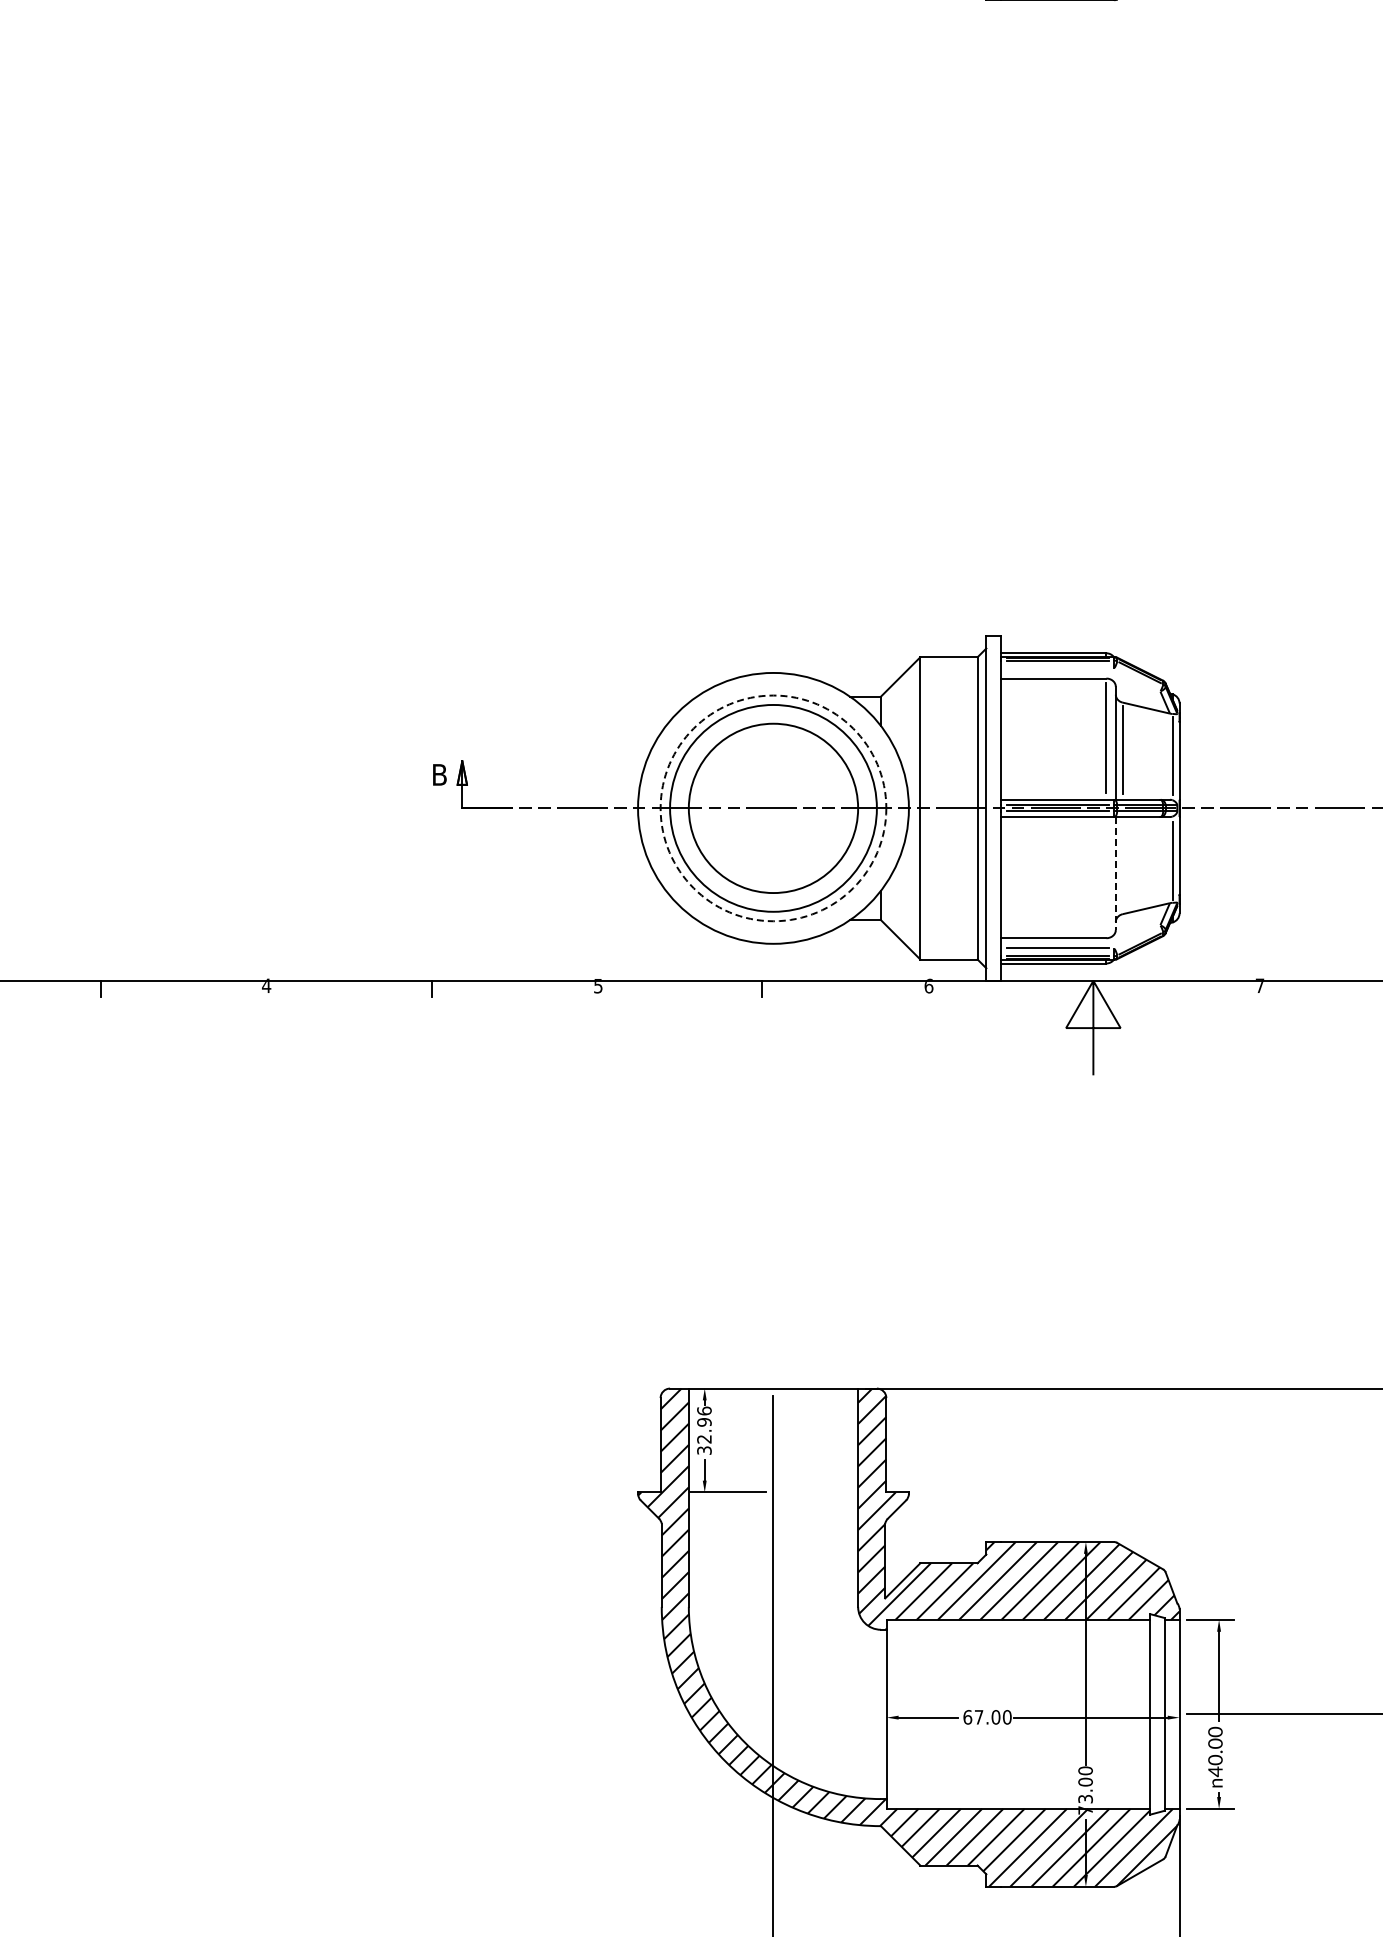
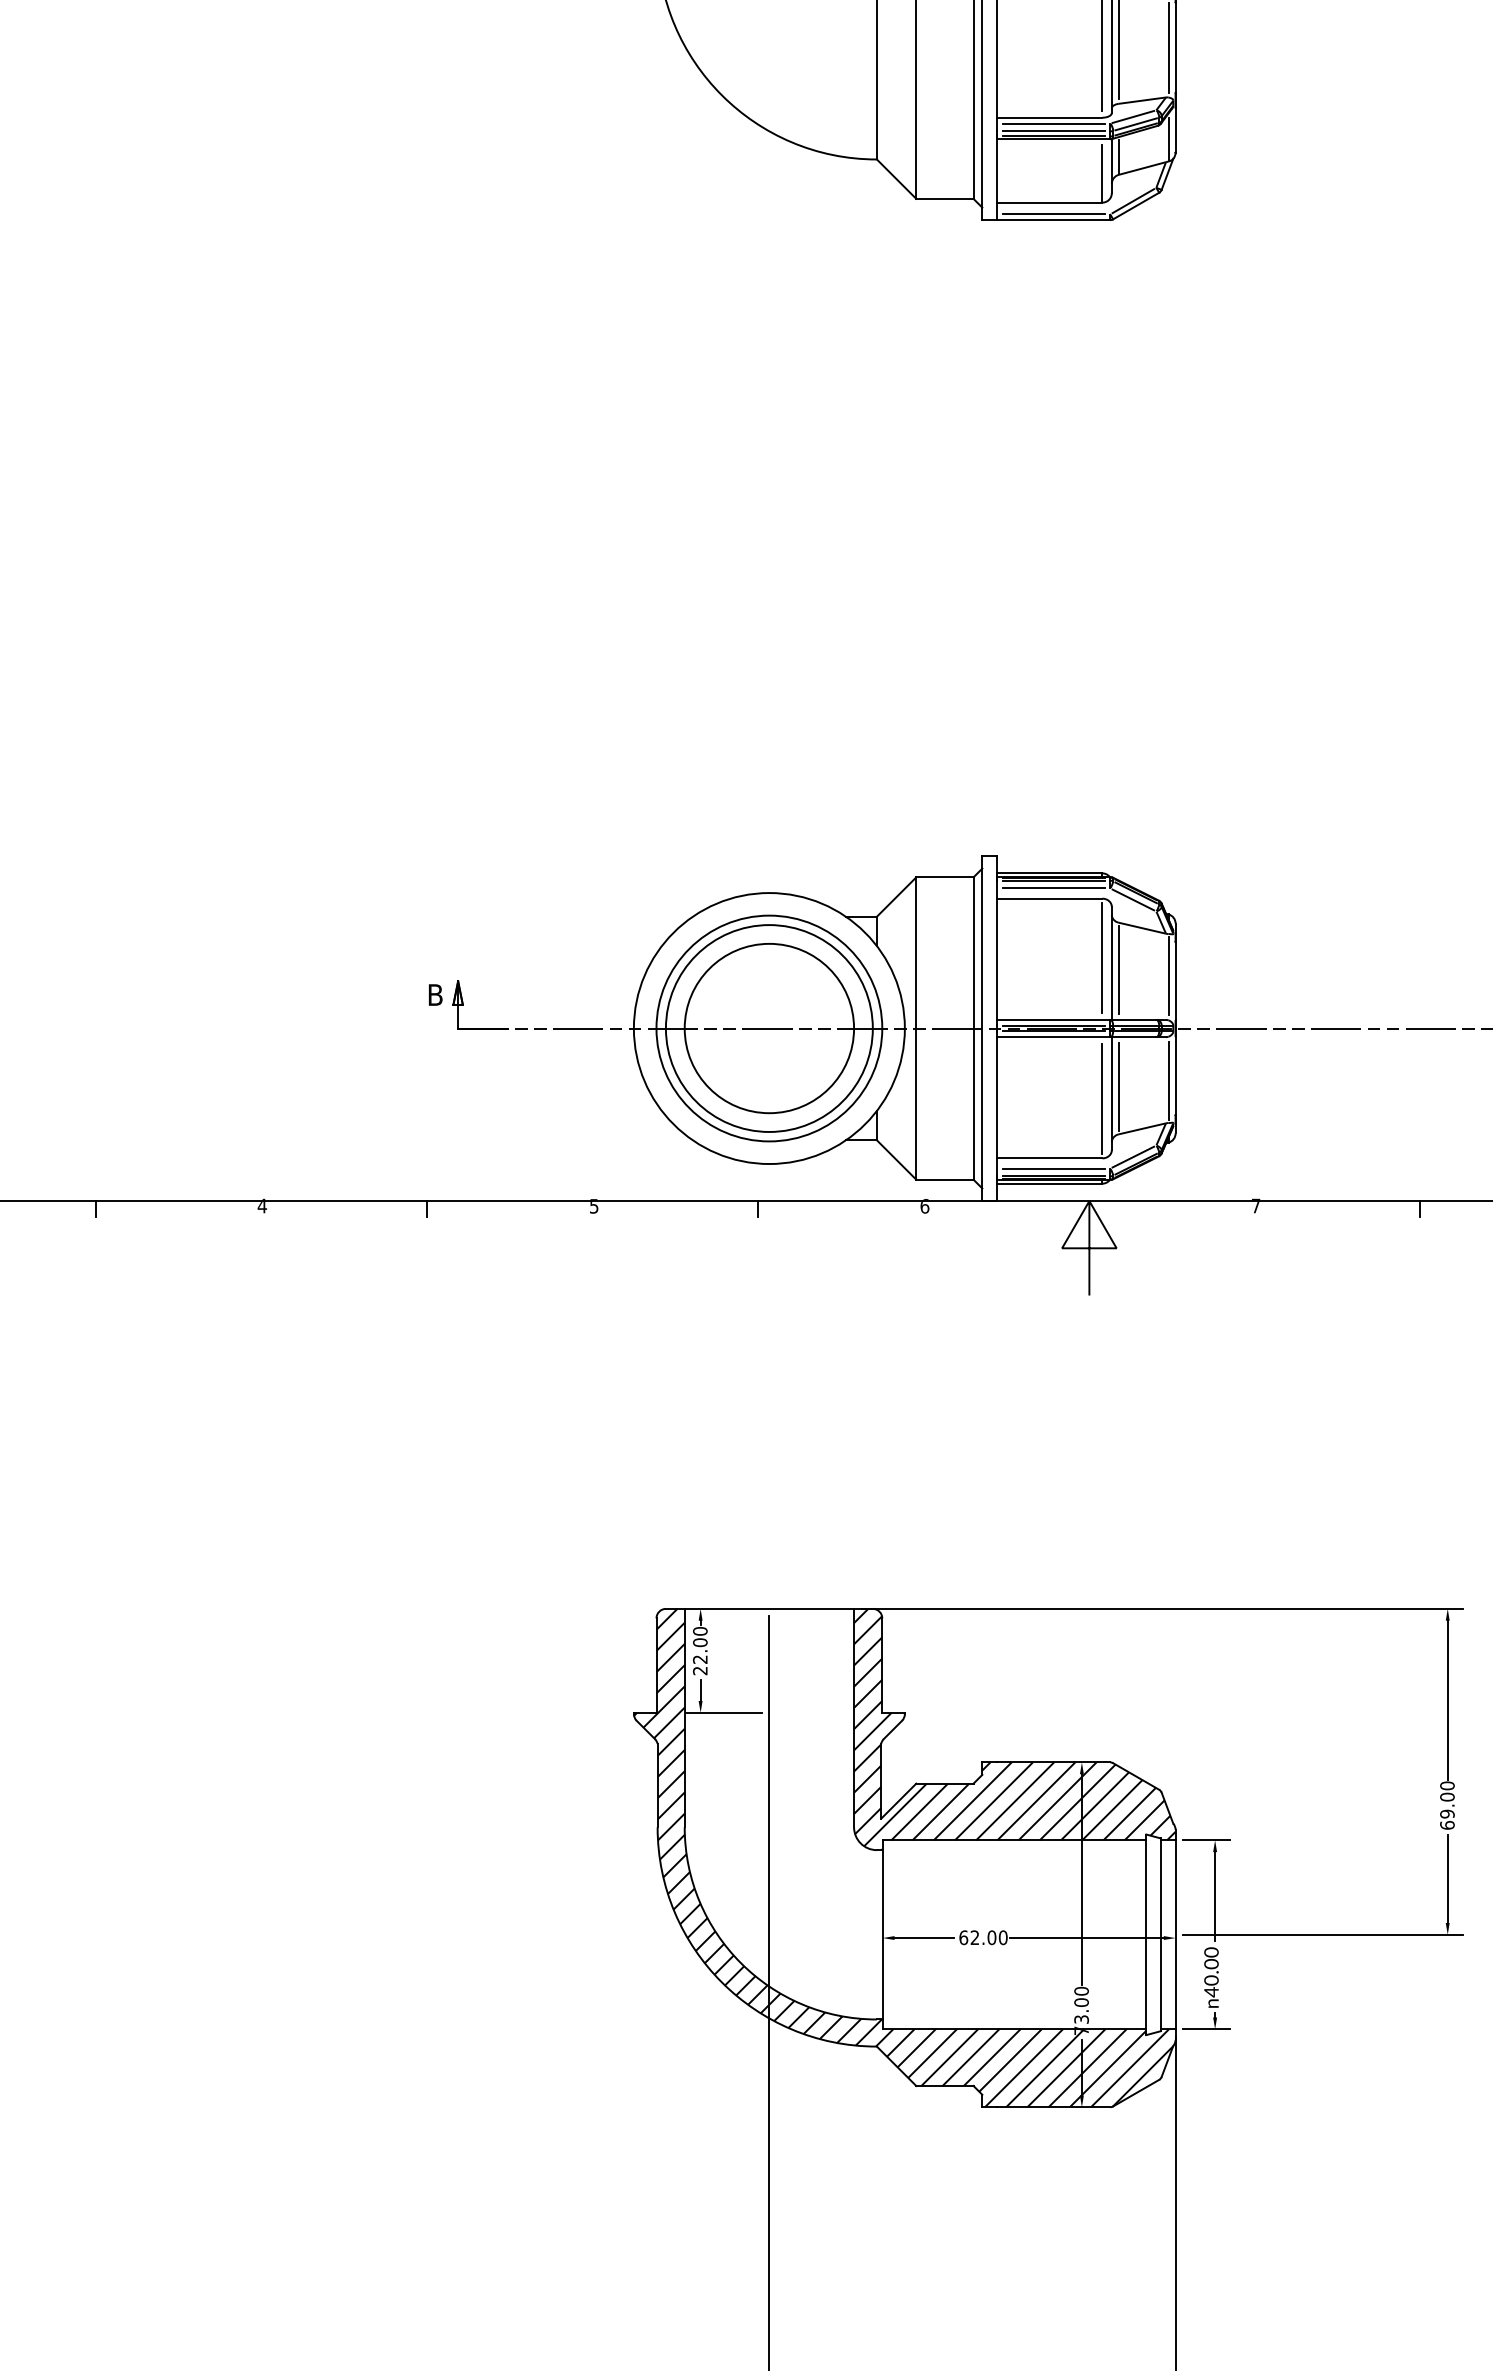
line: (1057, 668) -> (1053, 888), added
line: (1137, 679) -> (1133, 899), added
circle: (773, 808) -> (769, 1028), dashed -> solid
line: (1122, 866) -> (1118, 1086), added
line: (1115, 873) -> (1111, 1093), dashed -> solid
line: (1106, 879) -> (1102, 1099), added
line: (1137, 936) -> (1133, 1156), added
text: (704, 1430) -> (700, 1650), 32.96 -> 22.00
text: (978, 1717) -> (974, 1937), 67.00 -> 62.00

